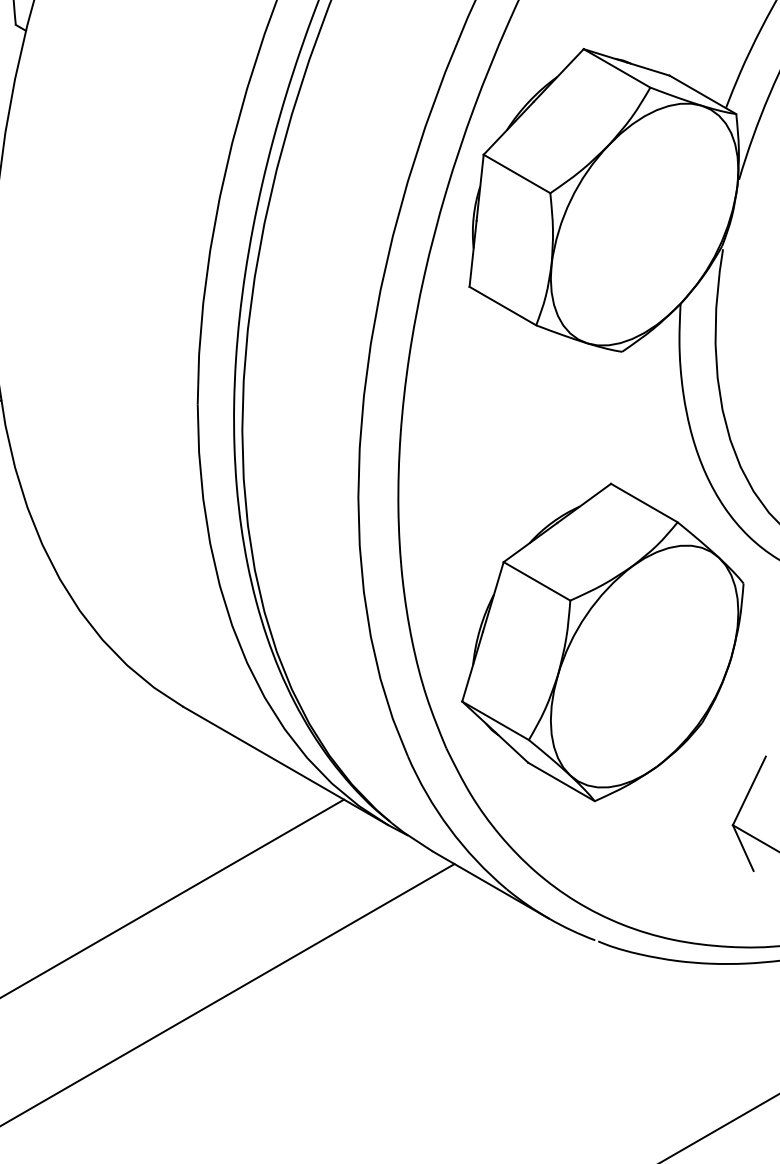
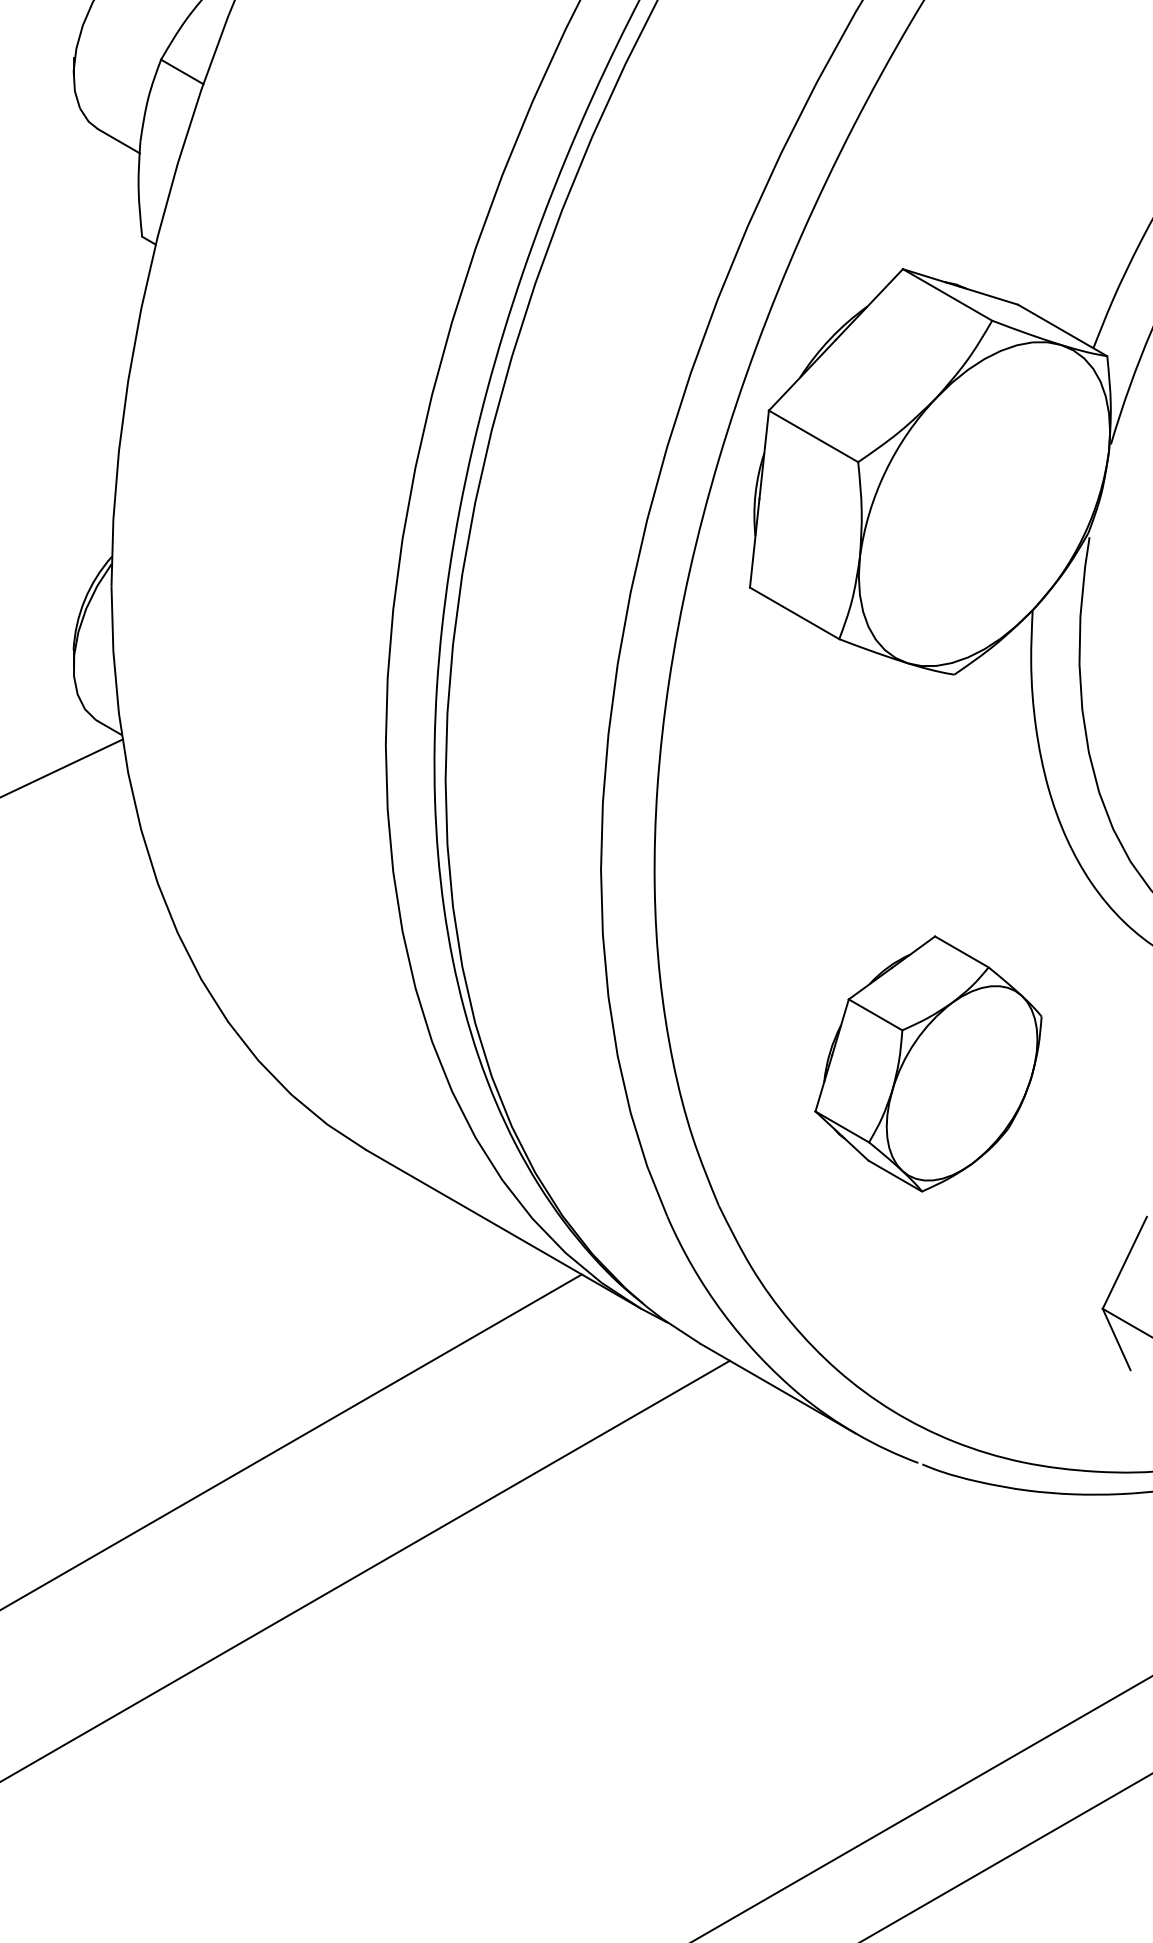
part: (602, 642) -> (928, 1063), size x0.6

